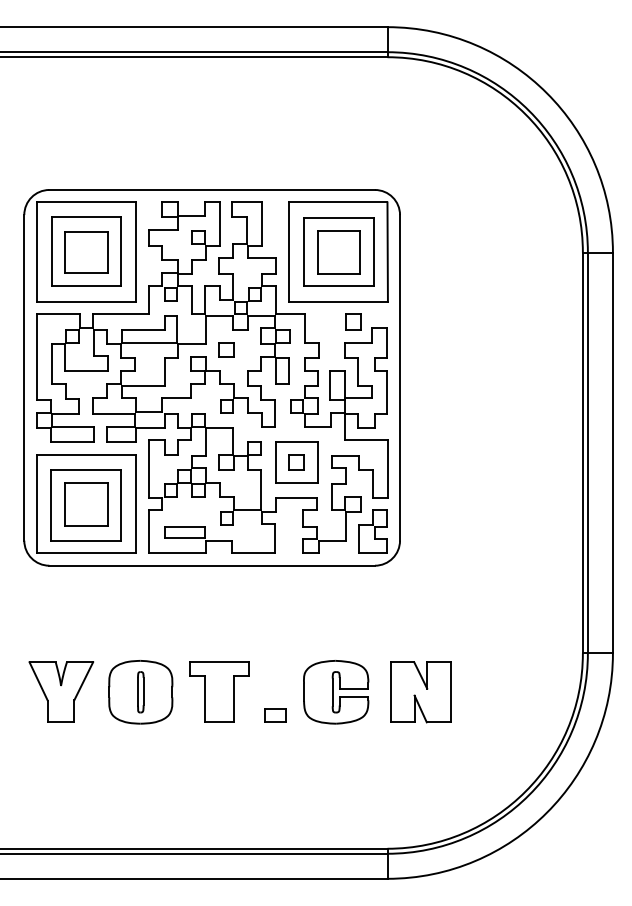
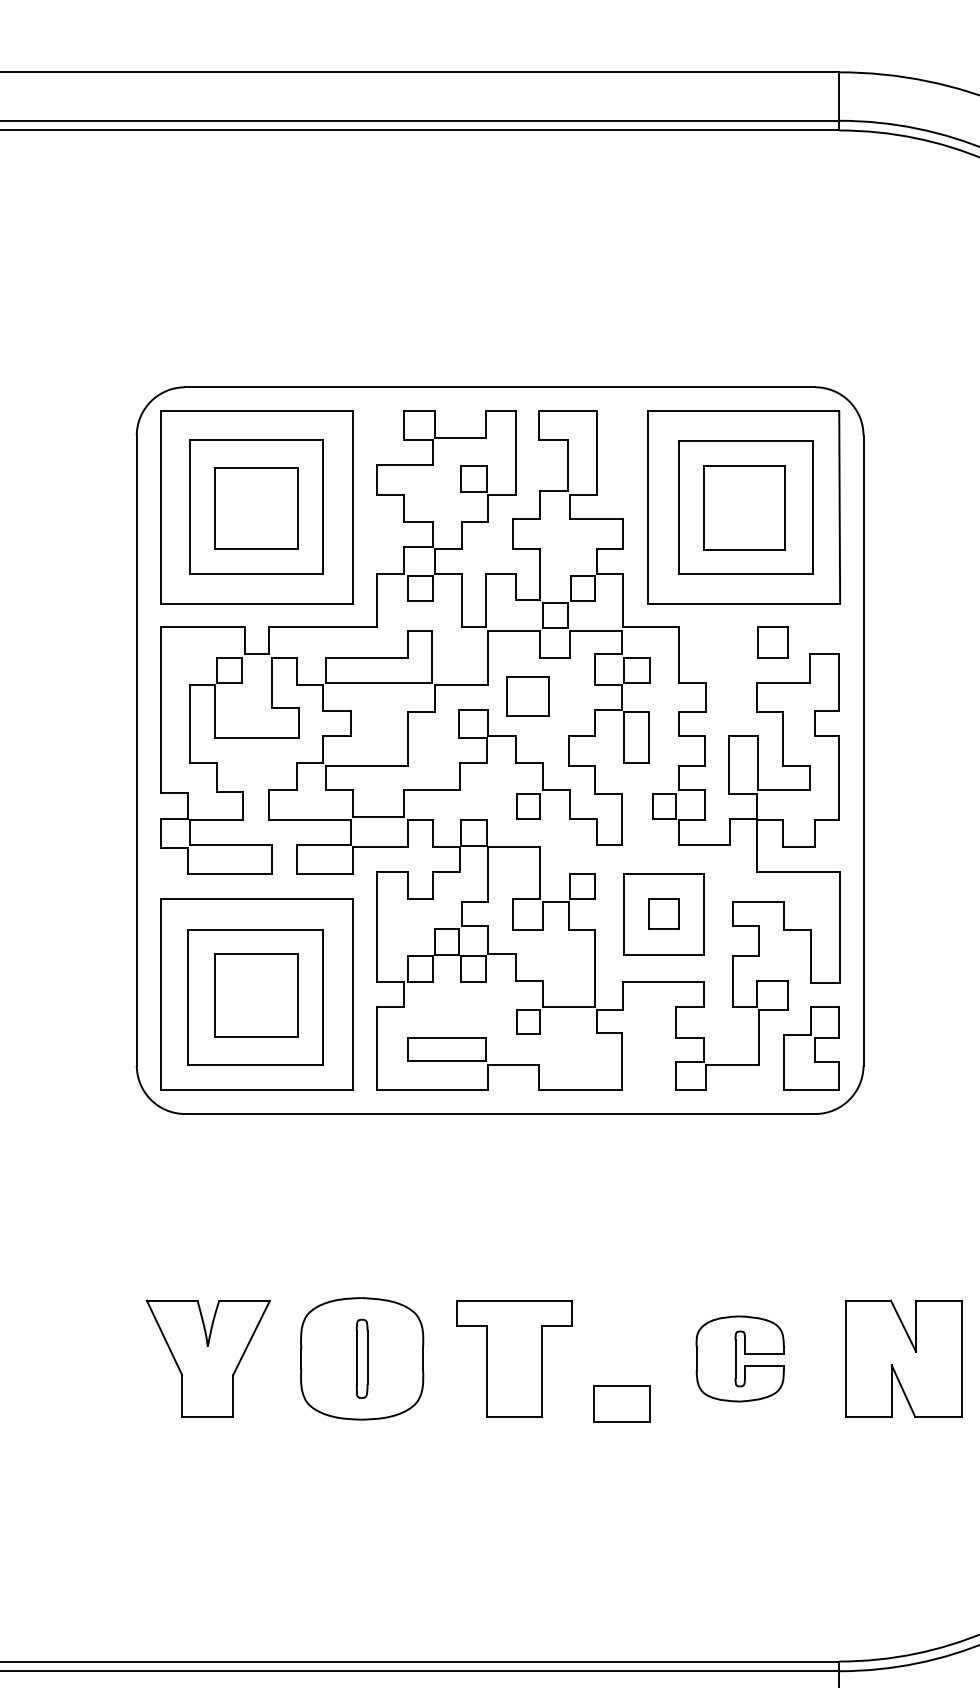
part: (226, 349) -> (527, 695), size x1.4
part: (336, 692) -> (740, 1359), size x0.7
part: (275, 715) -> (622, 1403), size x1.4

